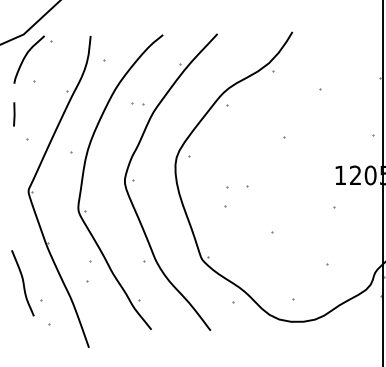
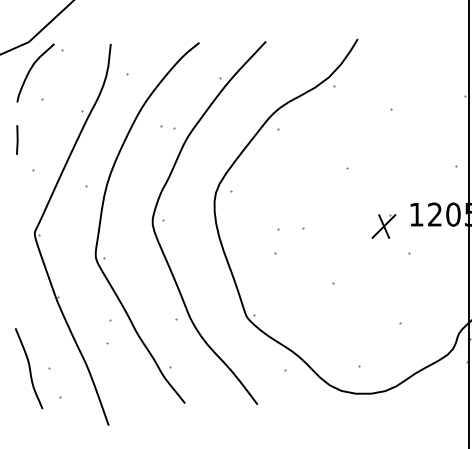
part: (313, 184) -> (383, 225), added
curve: (22, 283) -> (28, 368), moved

